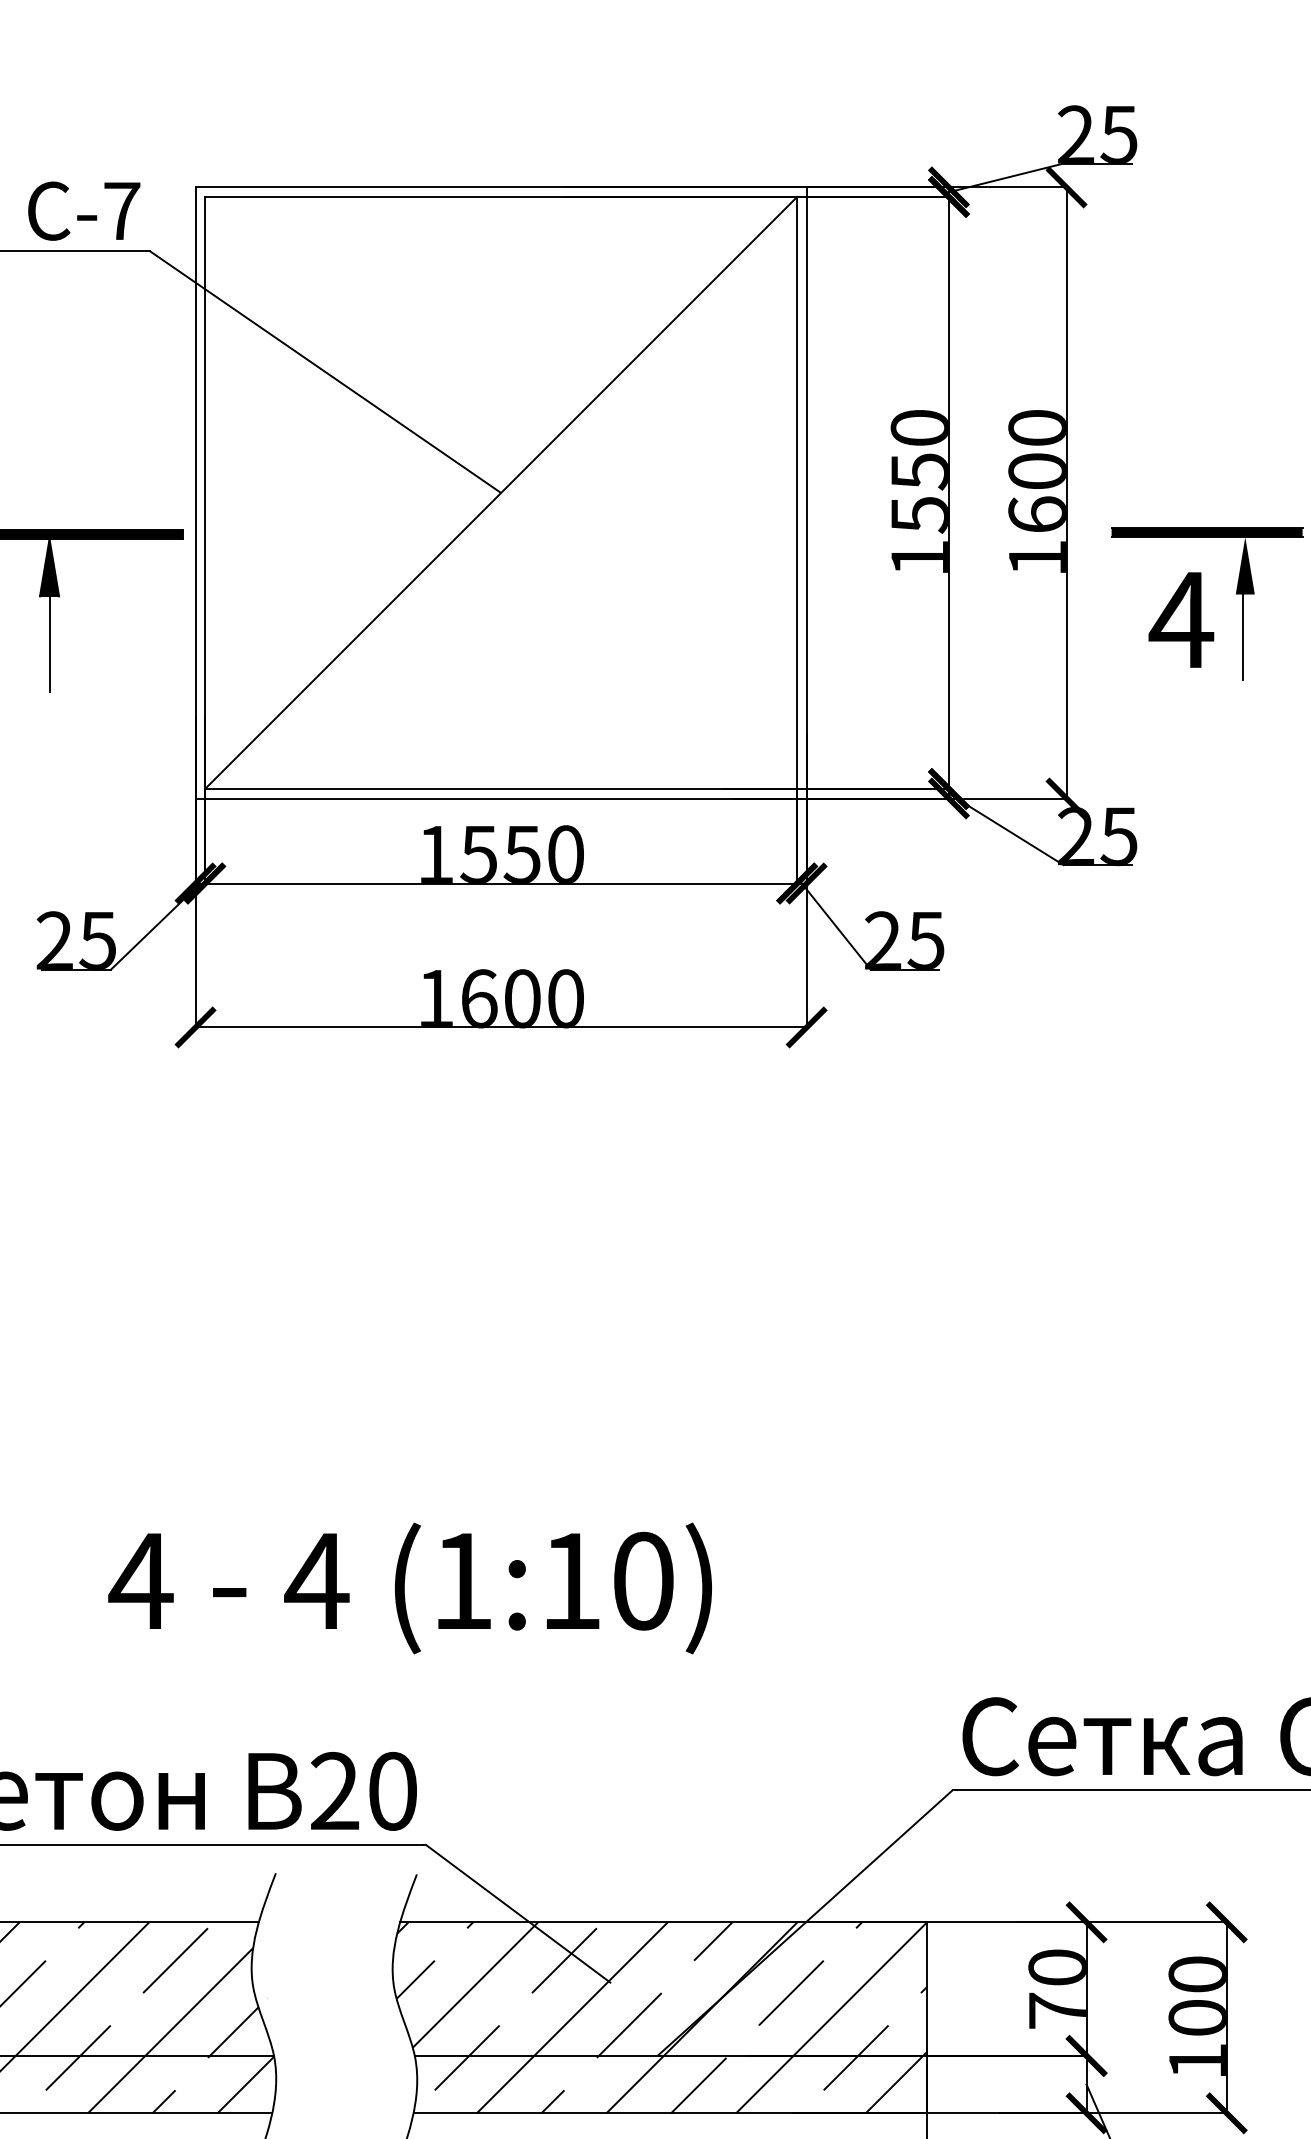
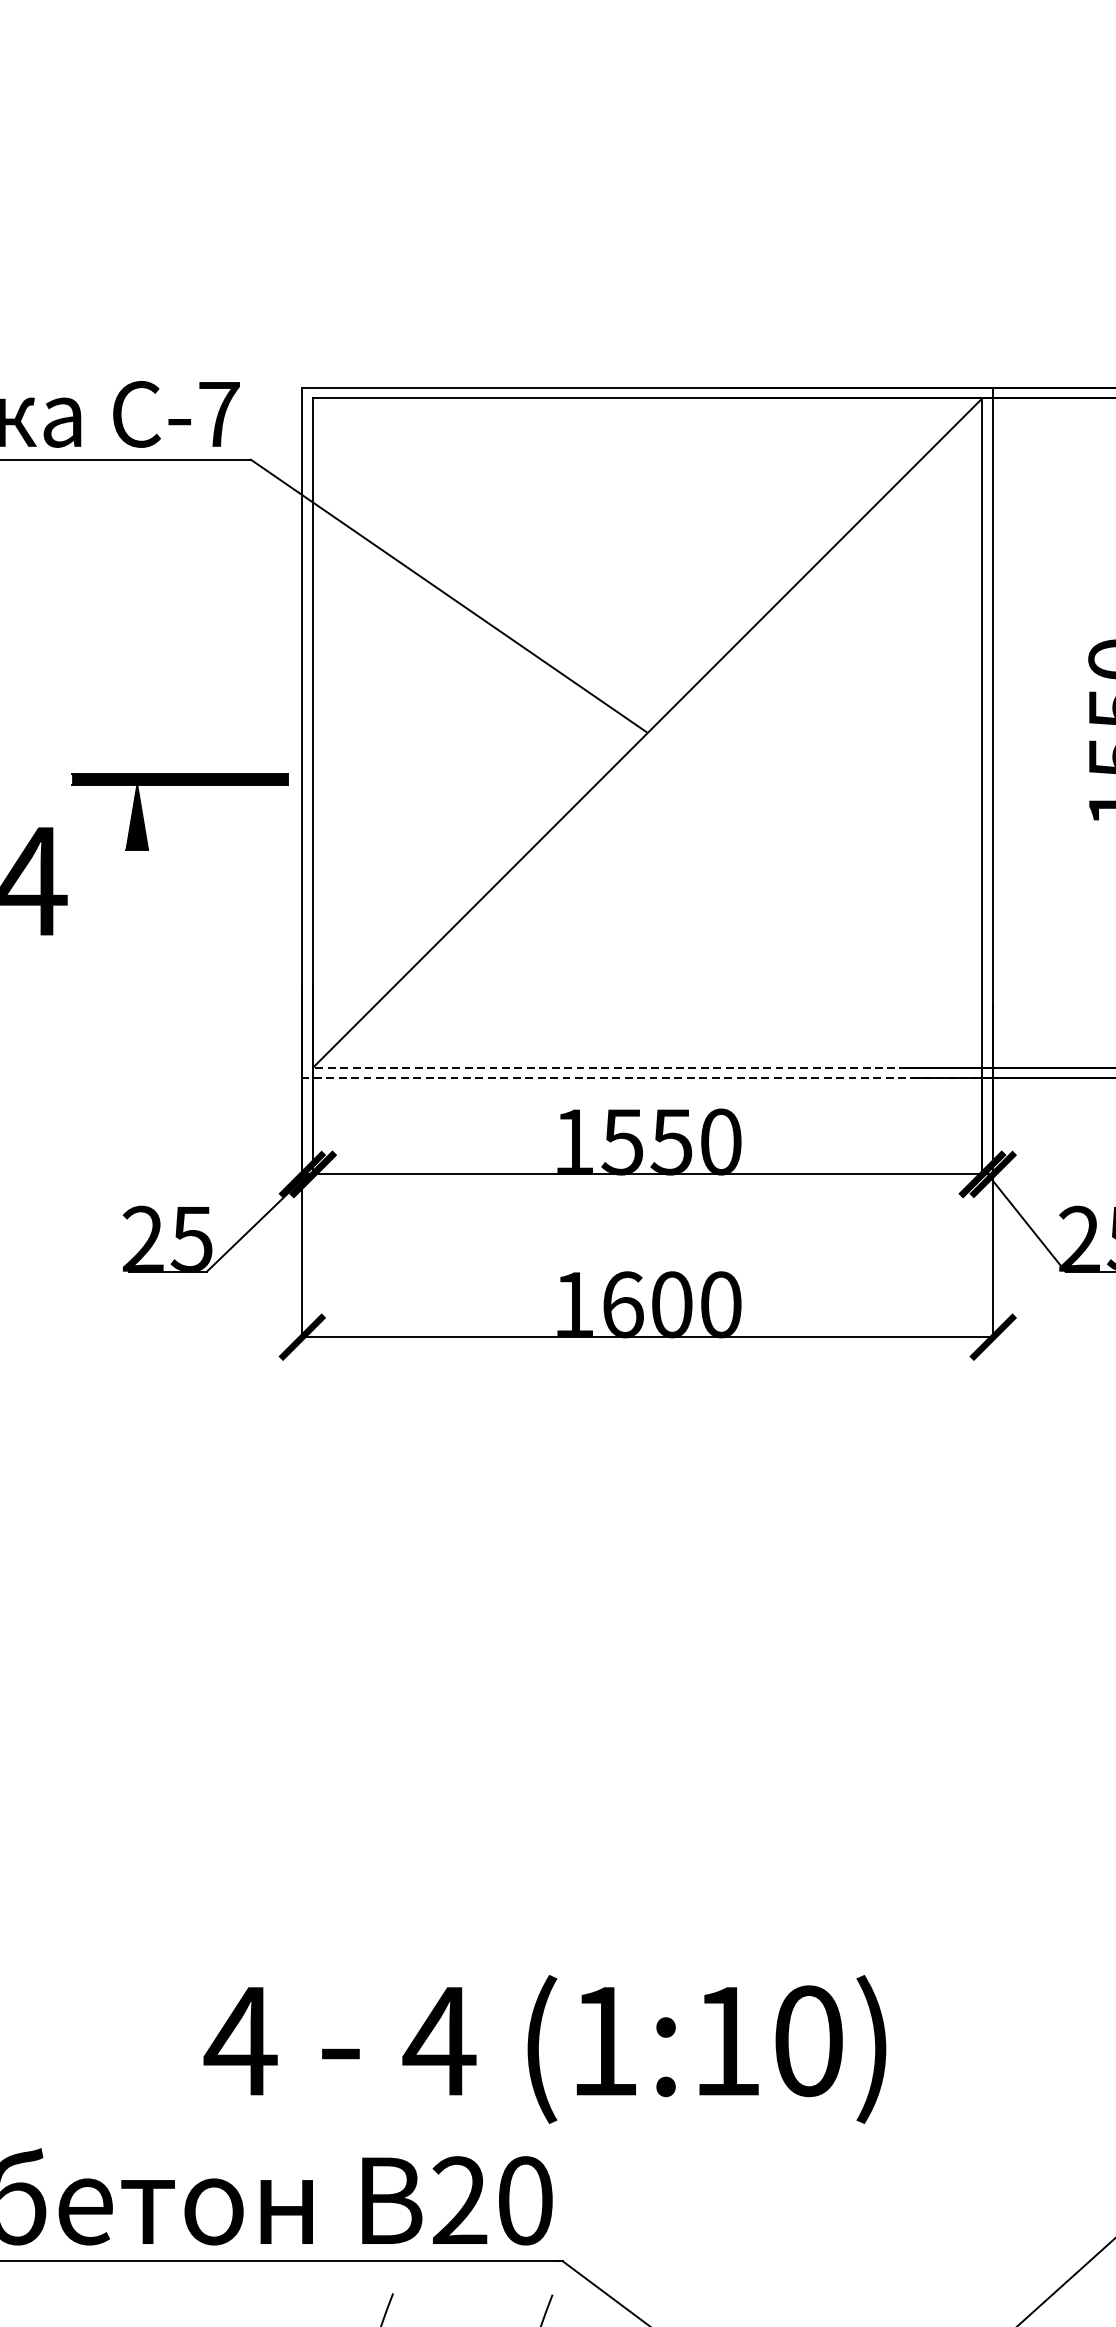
line: (49, 643) -> (137, 903), removed
line: (500, 788) -> (647, 1067), solid -> dashed
line: (501, 798) -> (648, 1078), solid -> dashed
text: (409, 1588) -> (544, 2049), moved

